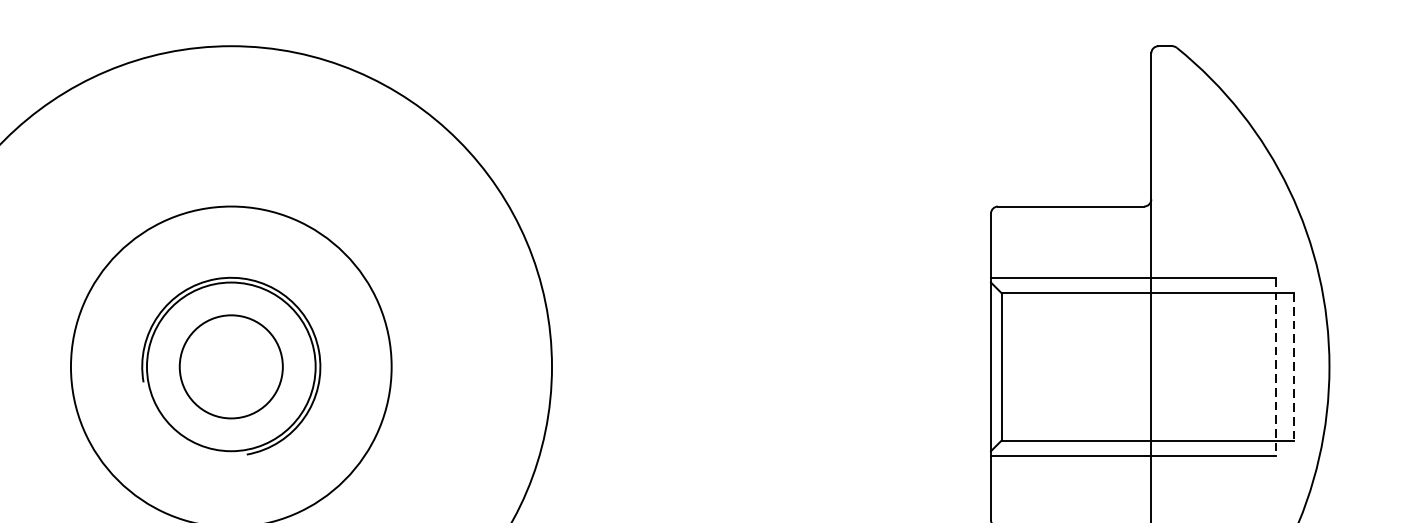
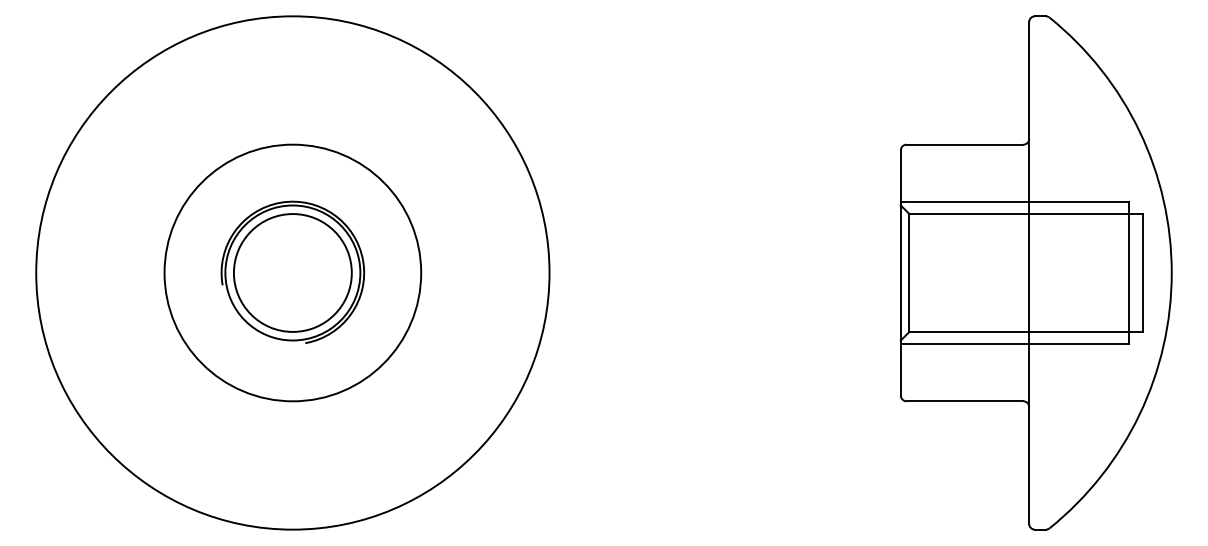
circle: (230, 366) -> (292, 272), size x1.43
line: (1294, 366) -> (1143, 272), dashed -> solid
line: (1275, 367) -> (1128, 273), dashed -> solid

